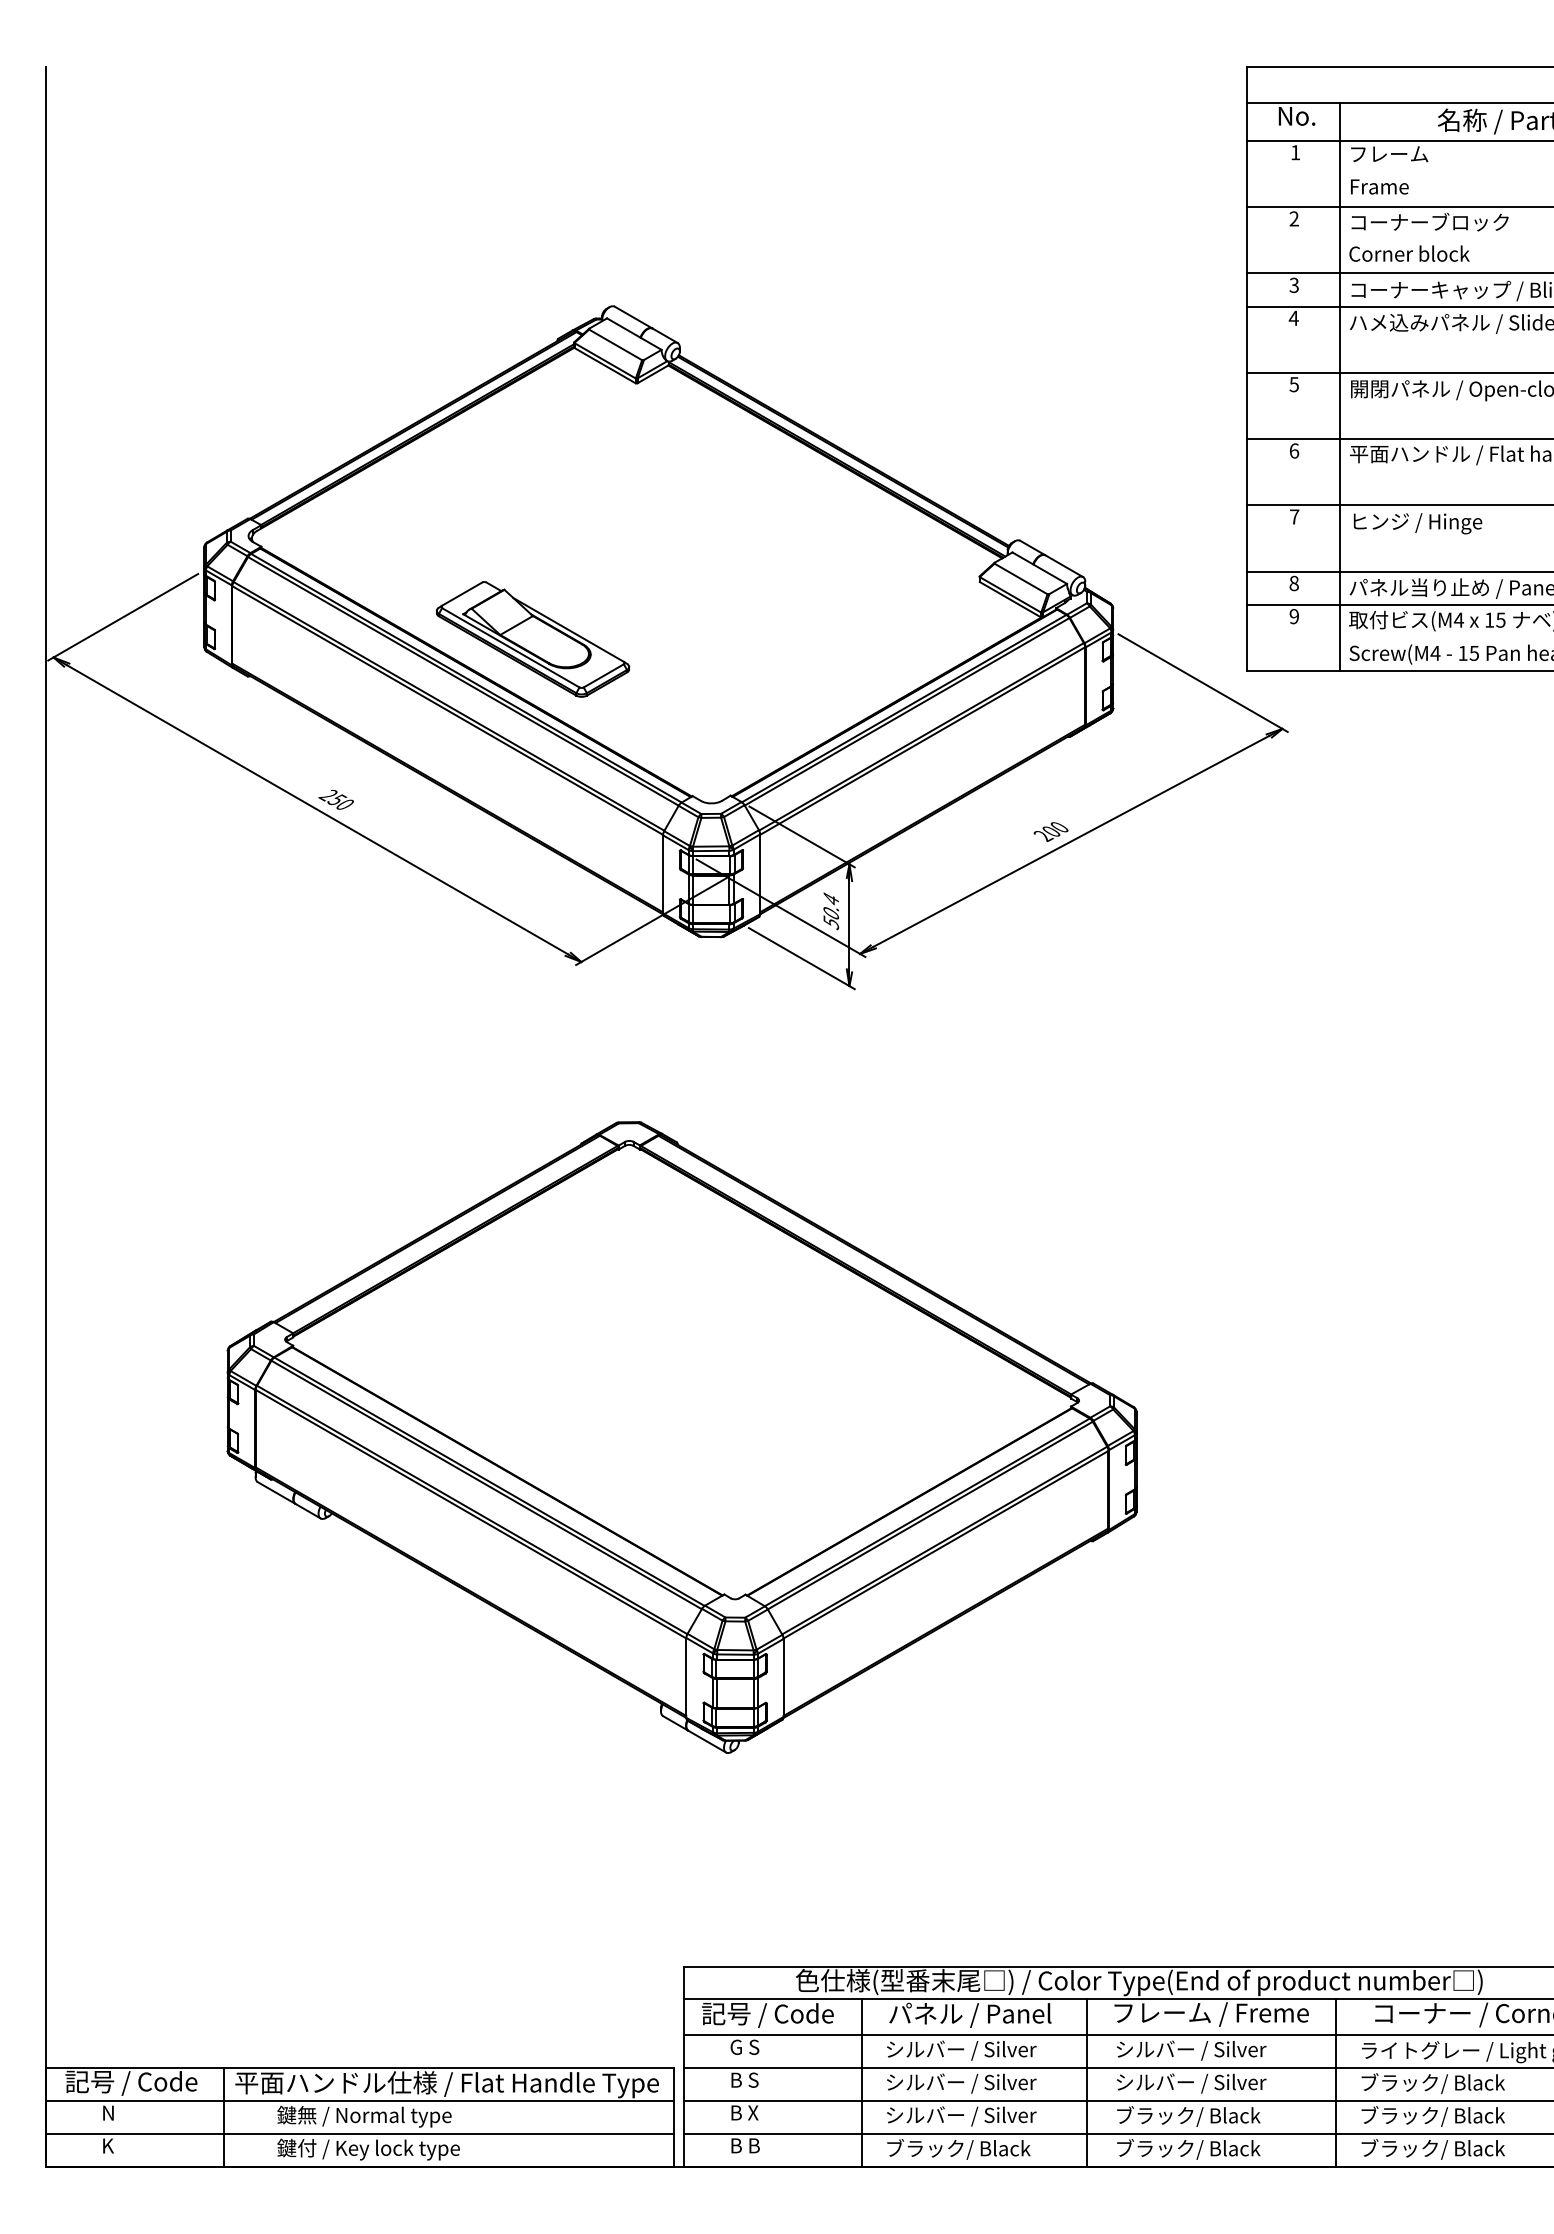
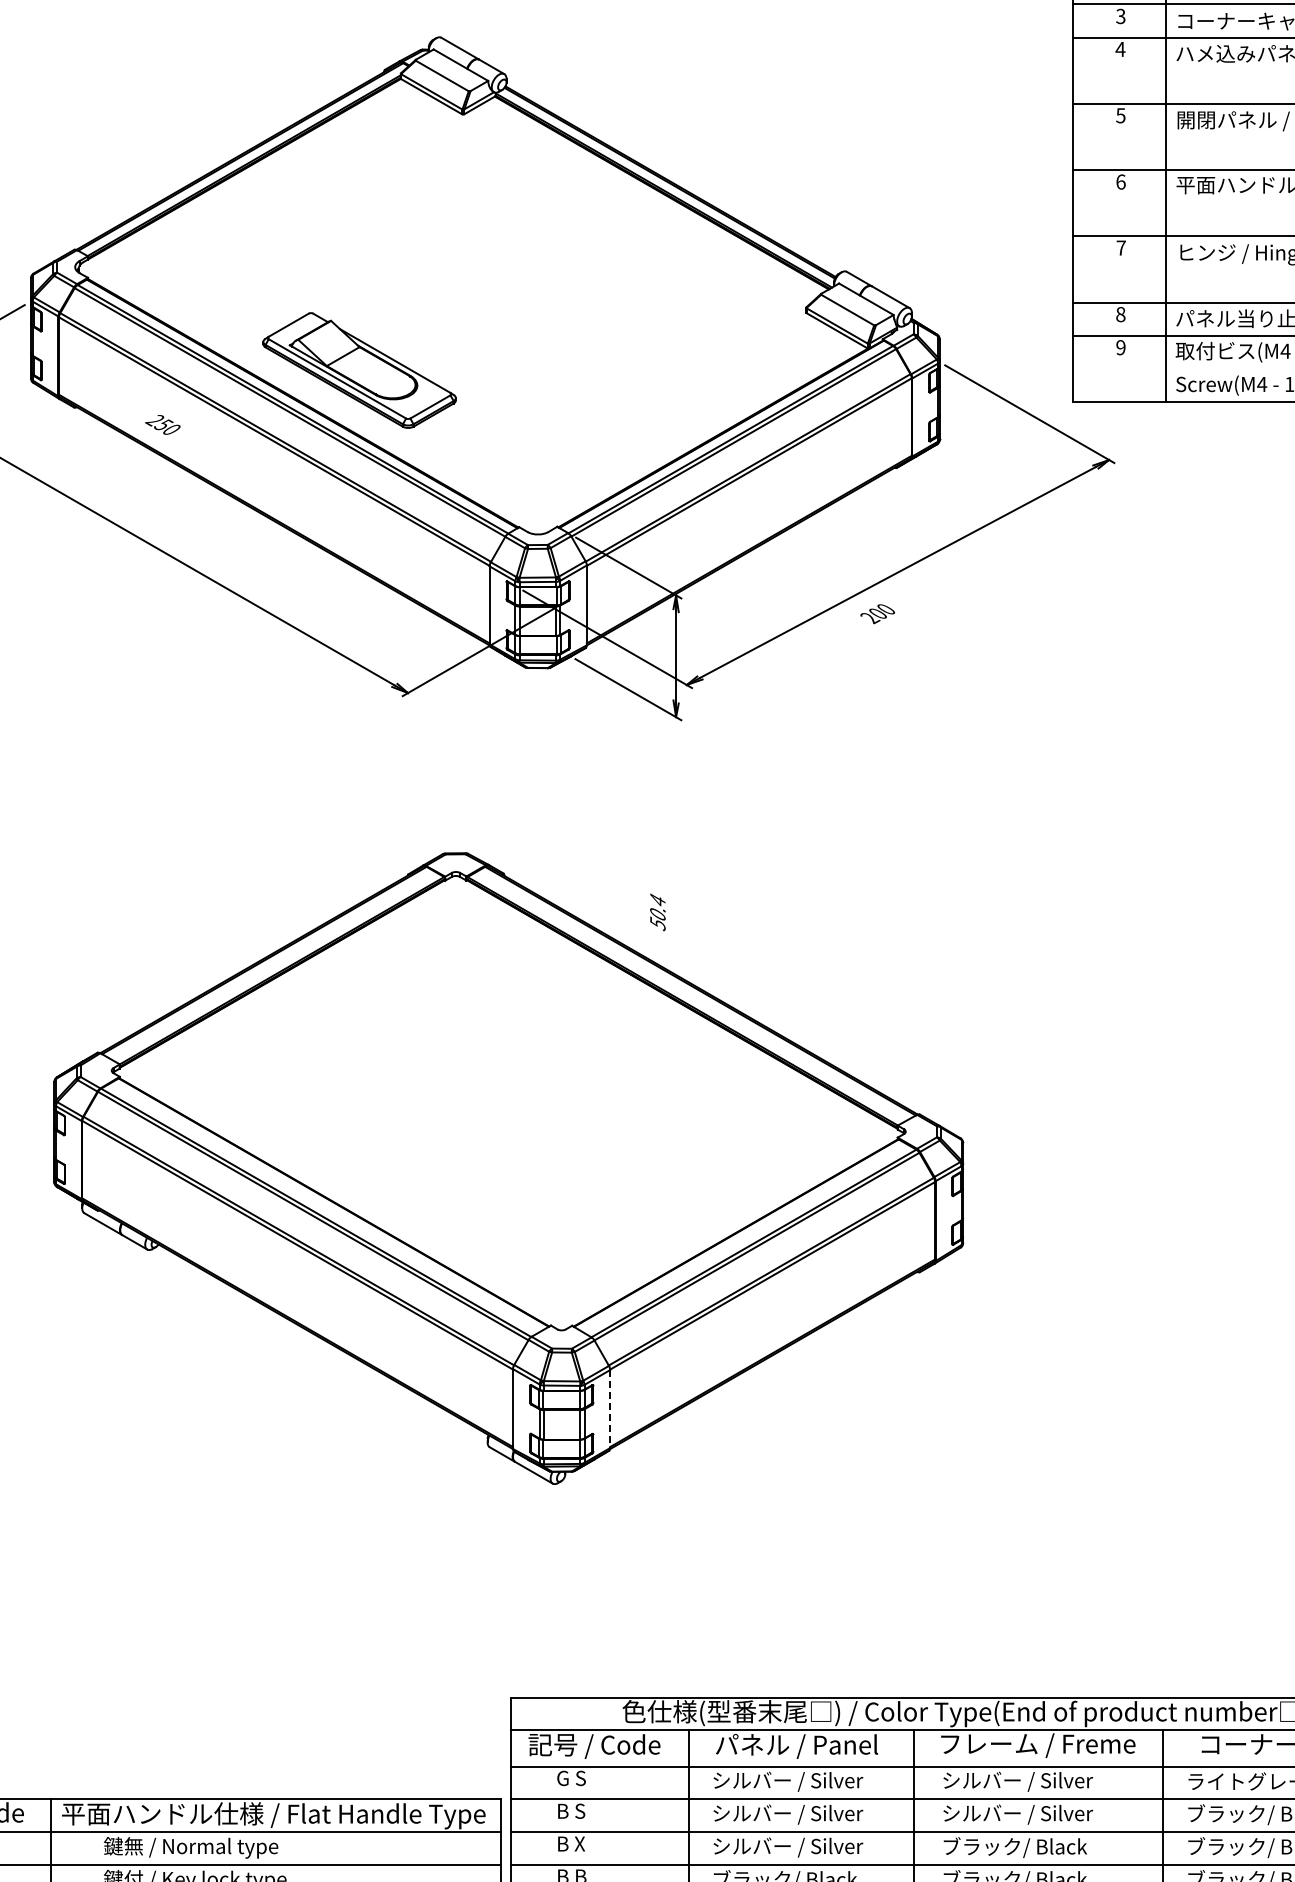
text: (335, 799) -> (162, 424), moved
text: (1050, 832) -> (877, 614), moved
text: (831, 911) -> (658, 912), moved
line: (783, 1678) -> (610, 1409), solid -> dashed

